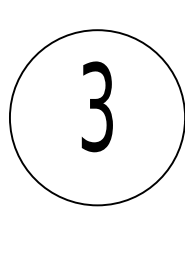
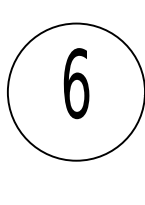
text: (97, 106) -> (76, 83), 3 -> 6

